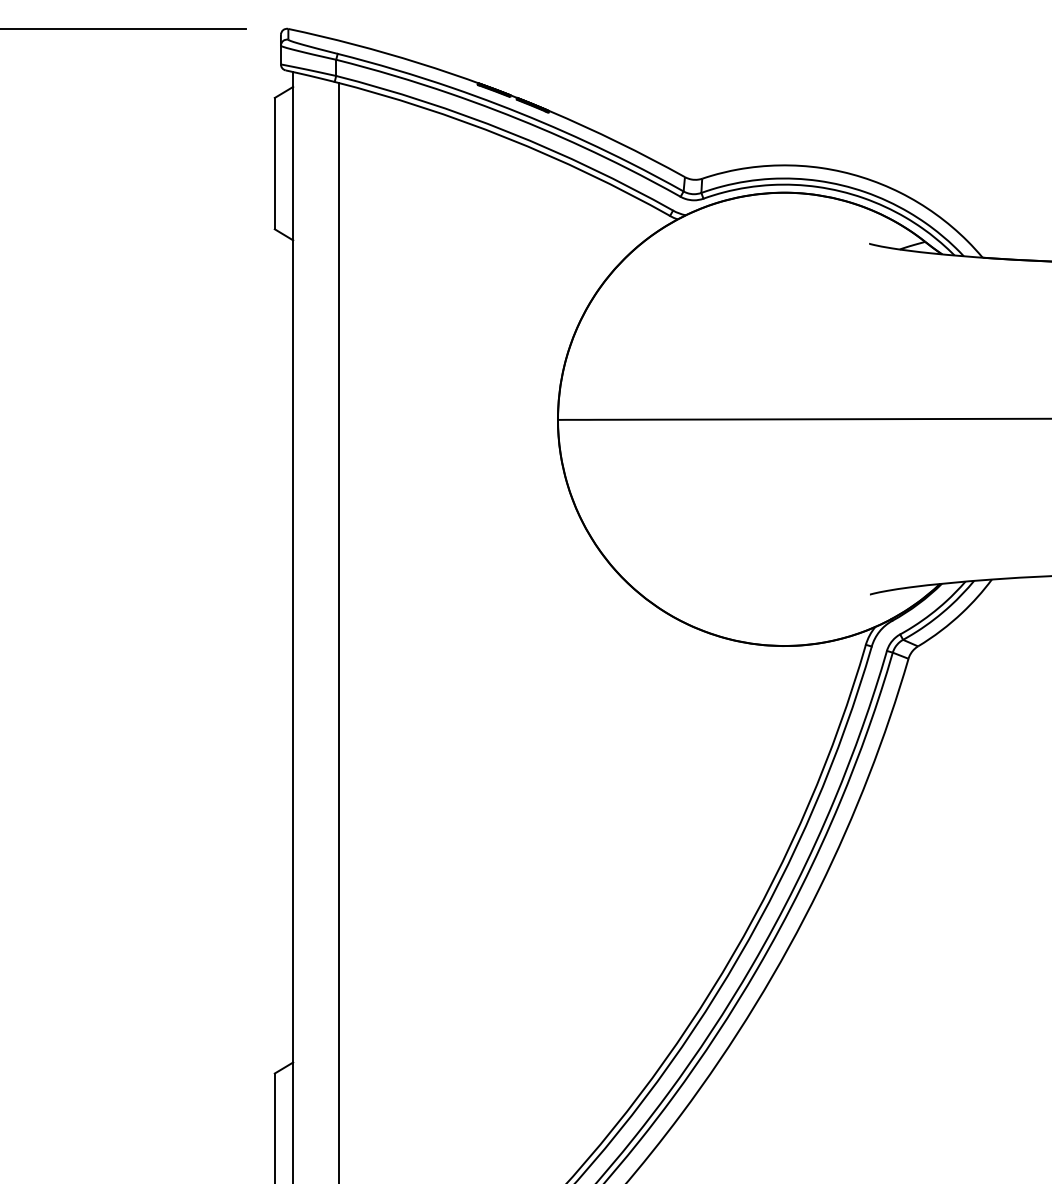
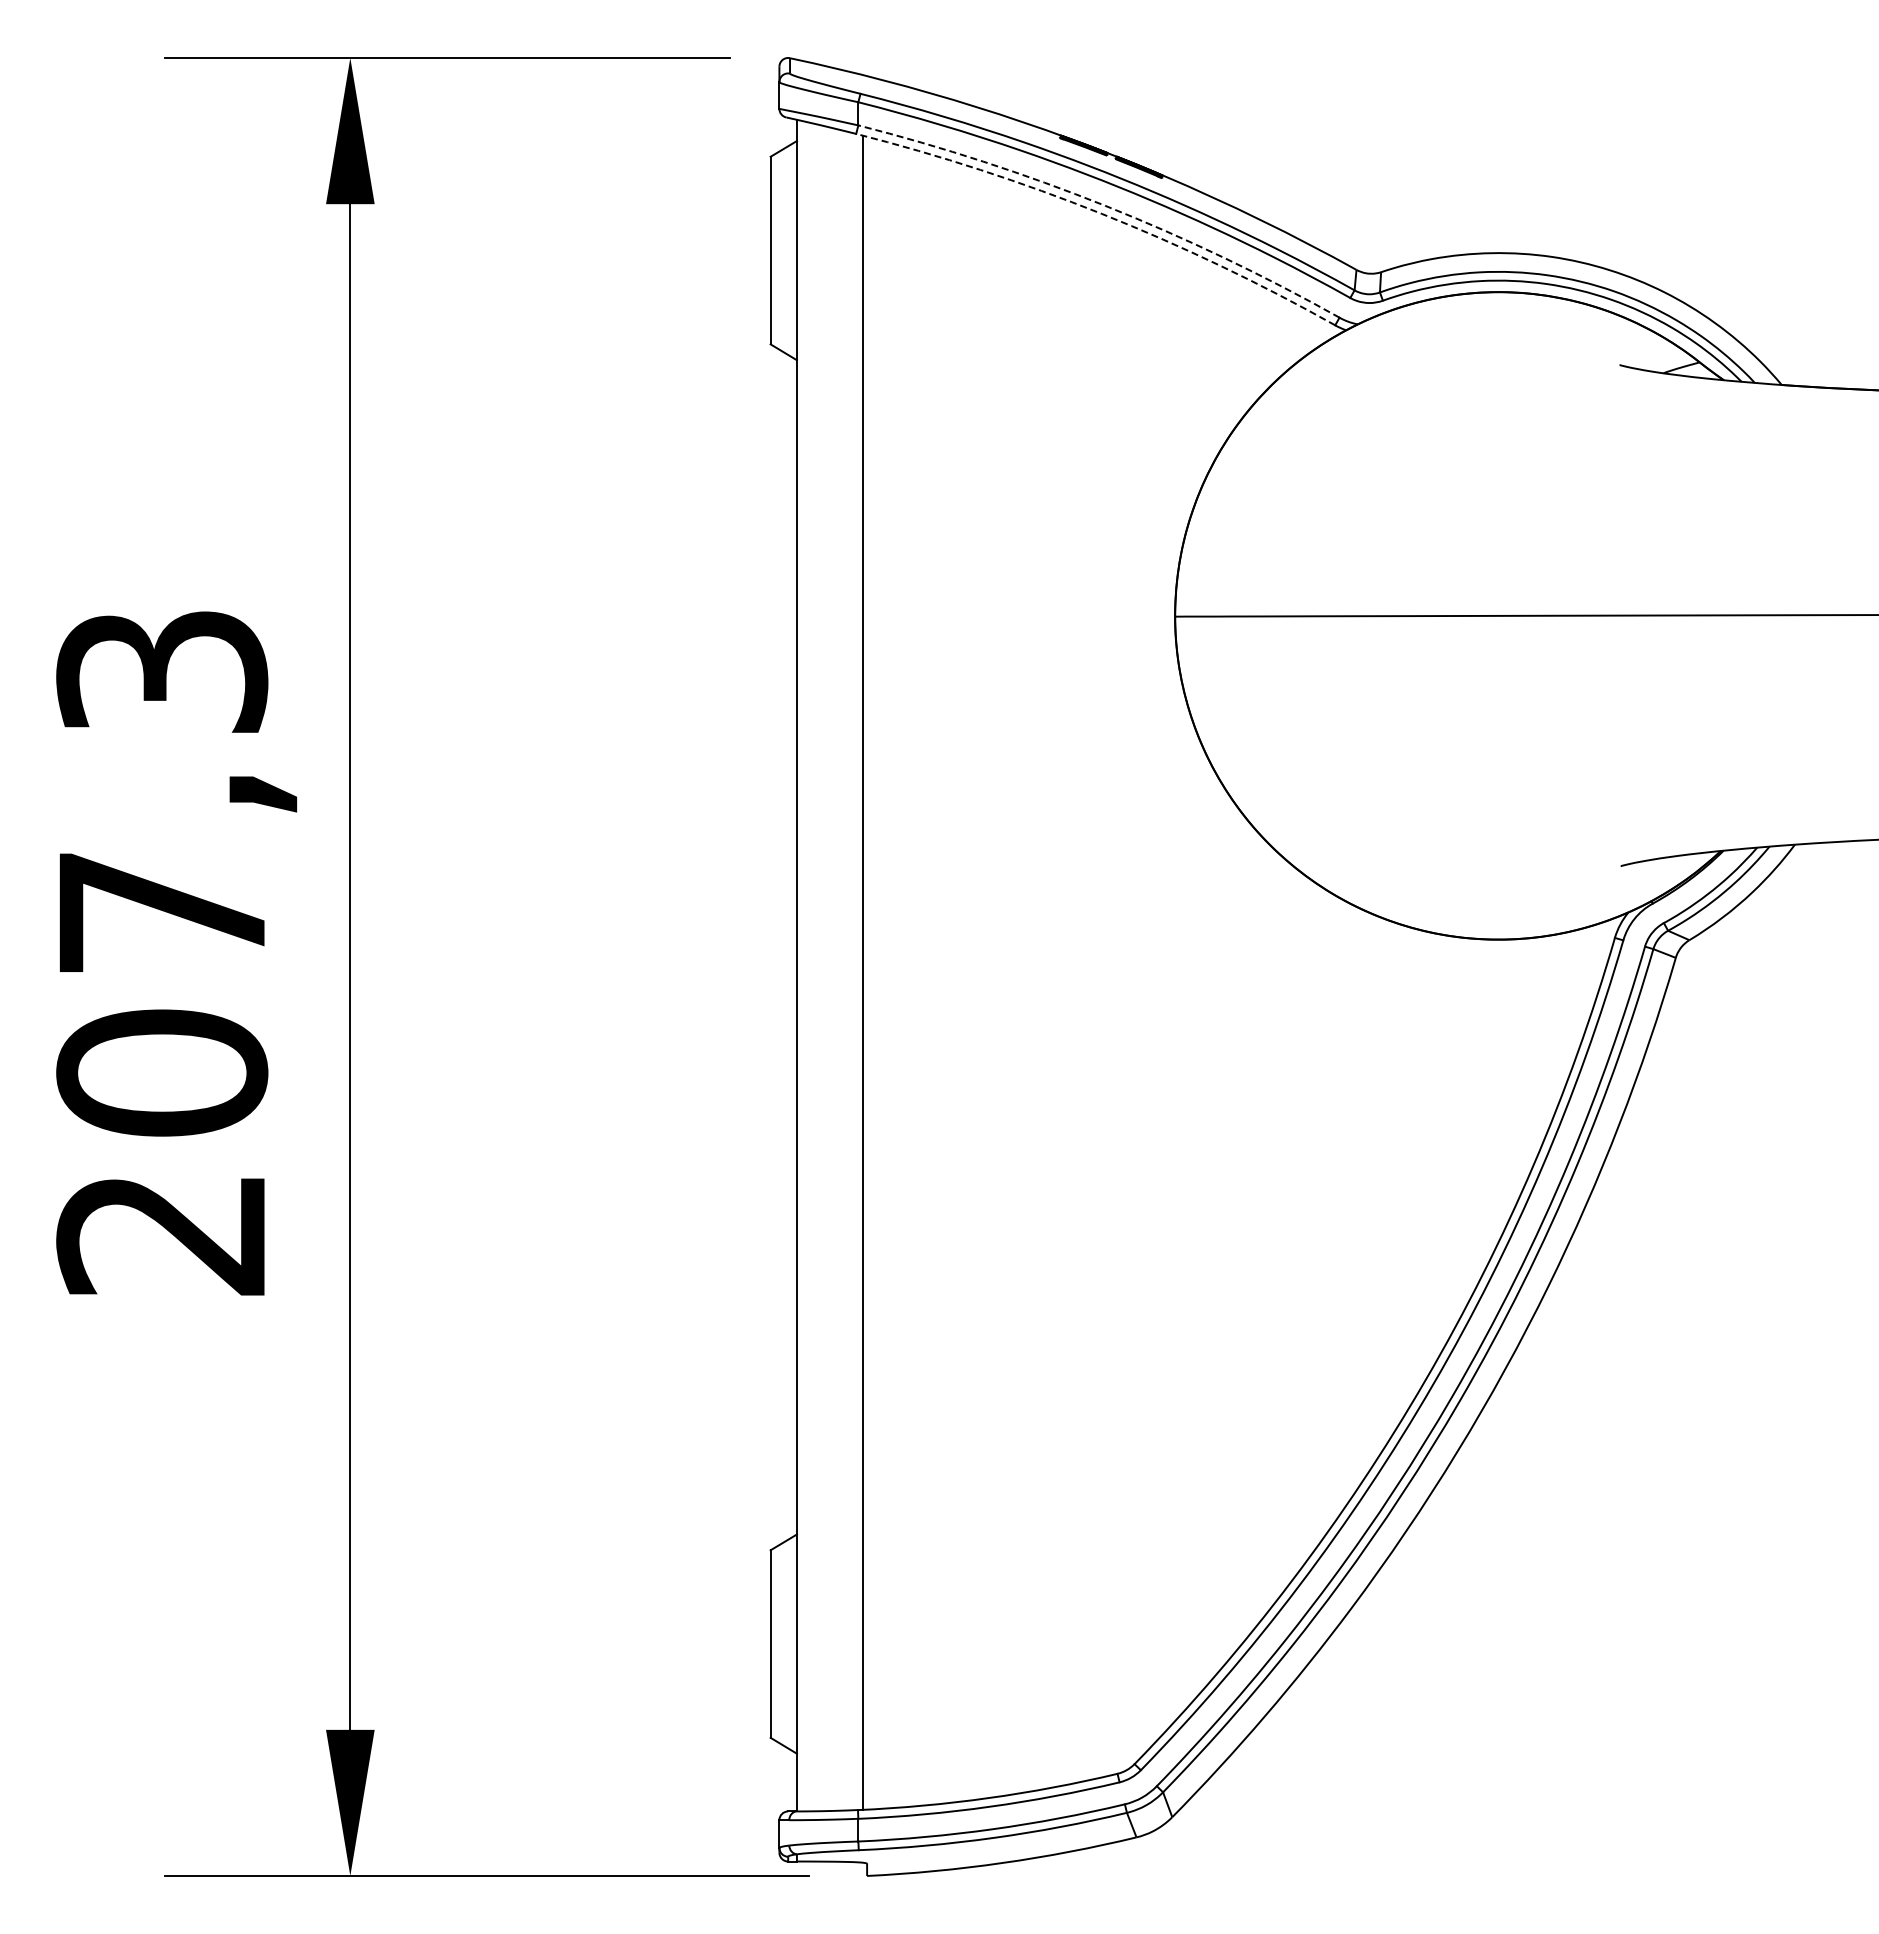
arc: (509, 132) -> (1105, 205), solid -> dashed
arc: (506, 137) -> (1101, 213), solid -> dashed

